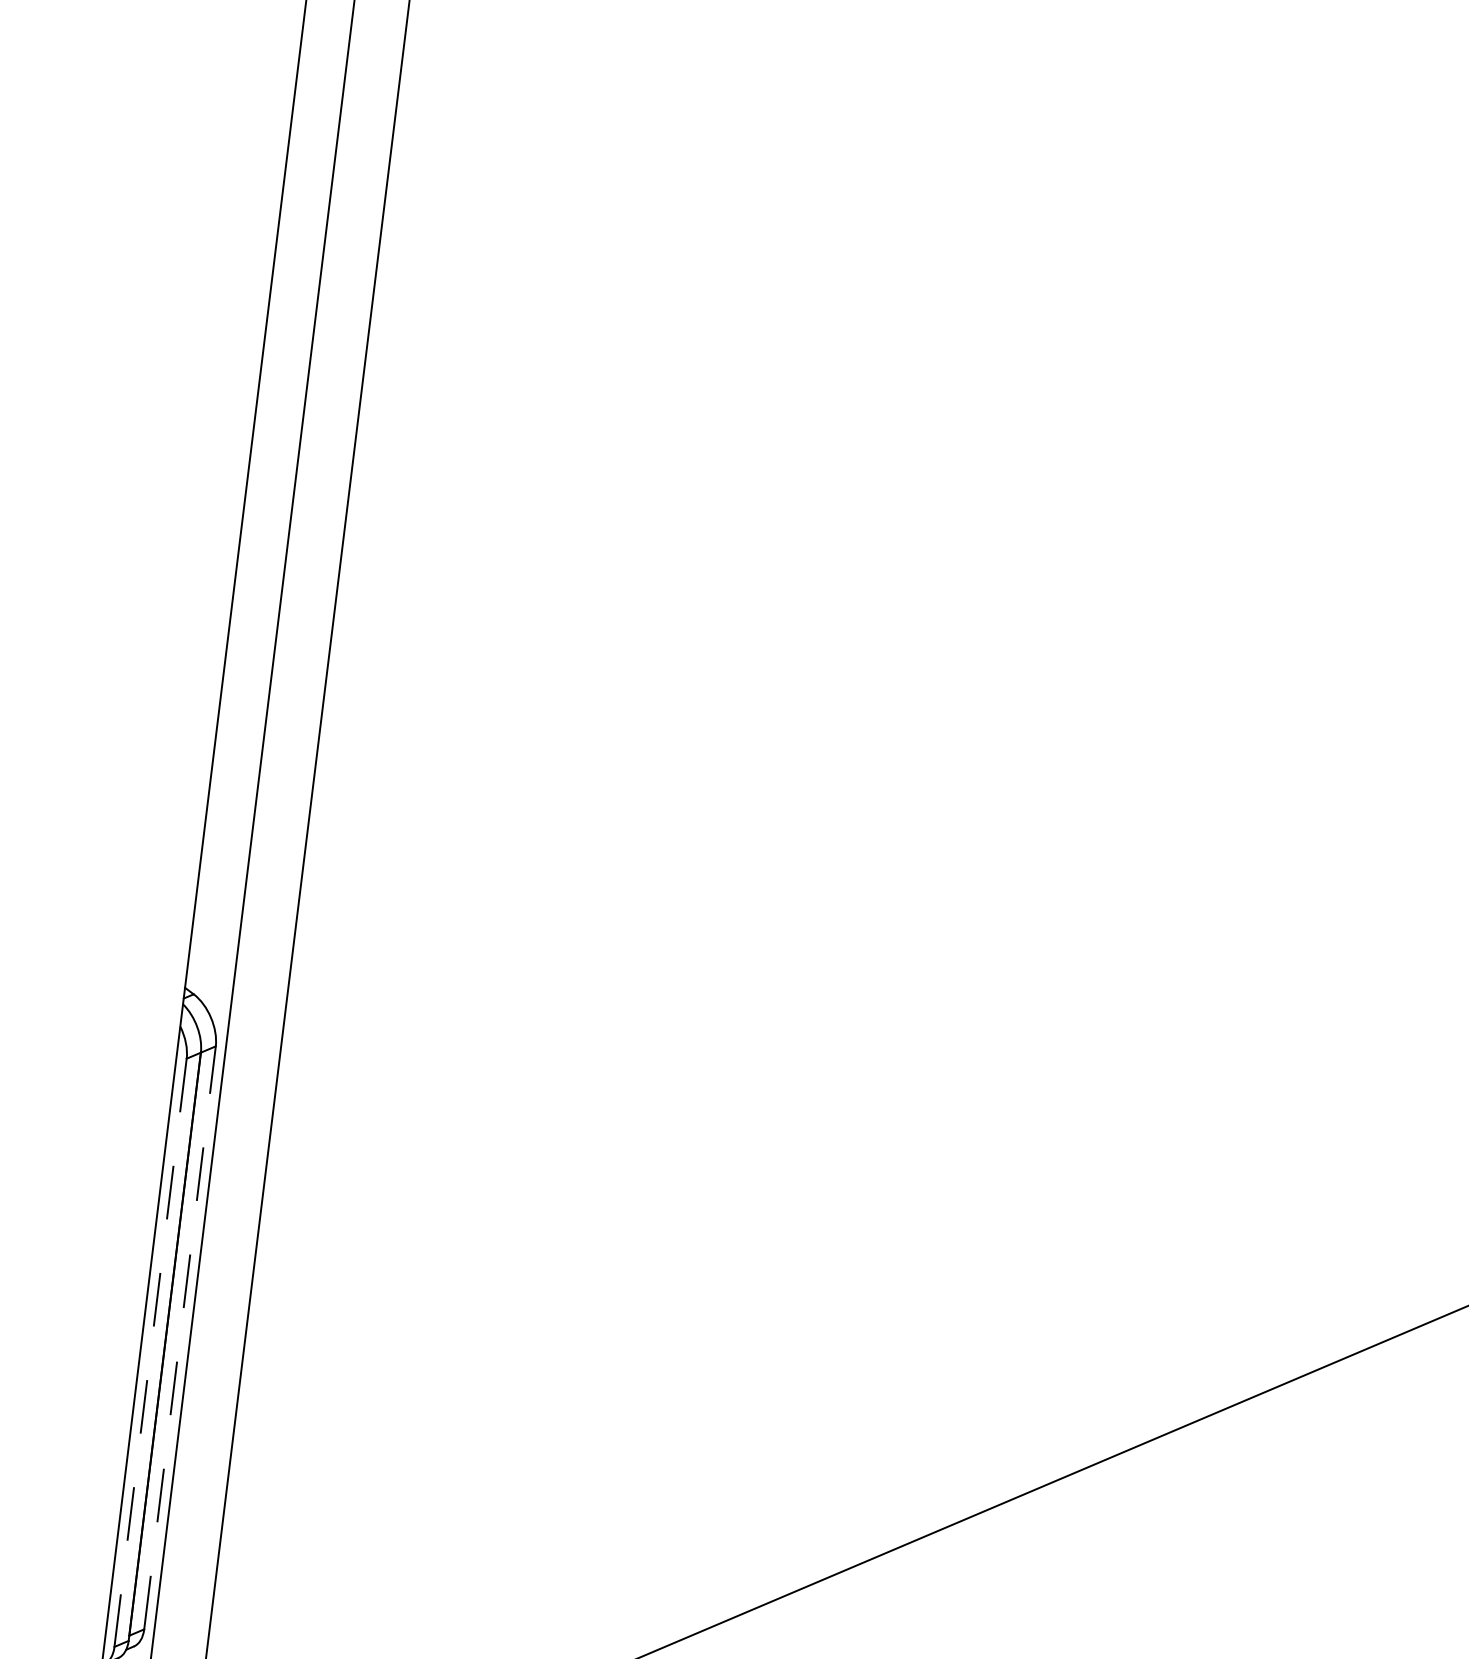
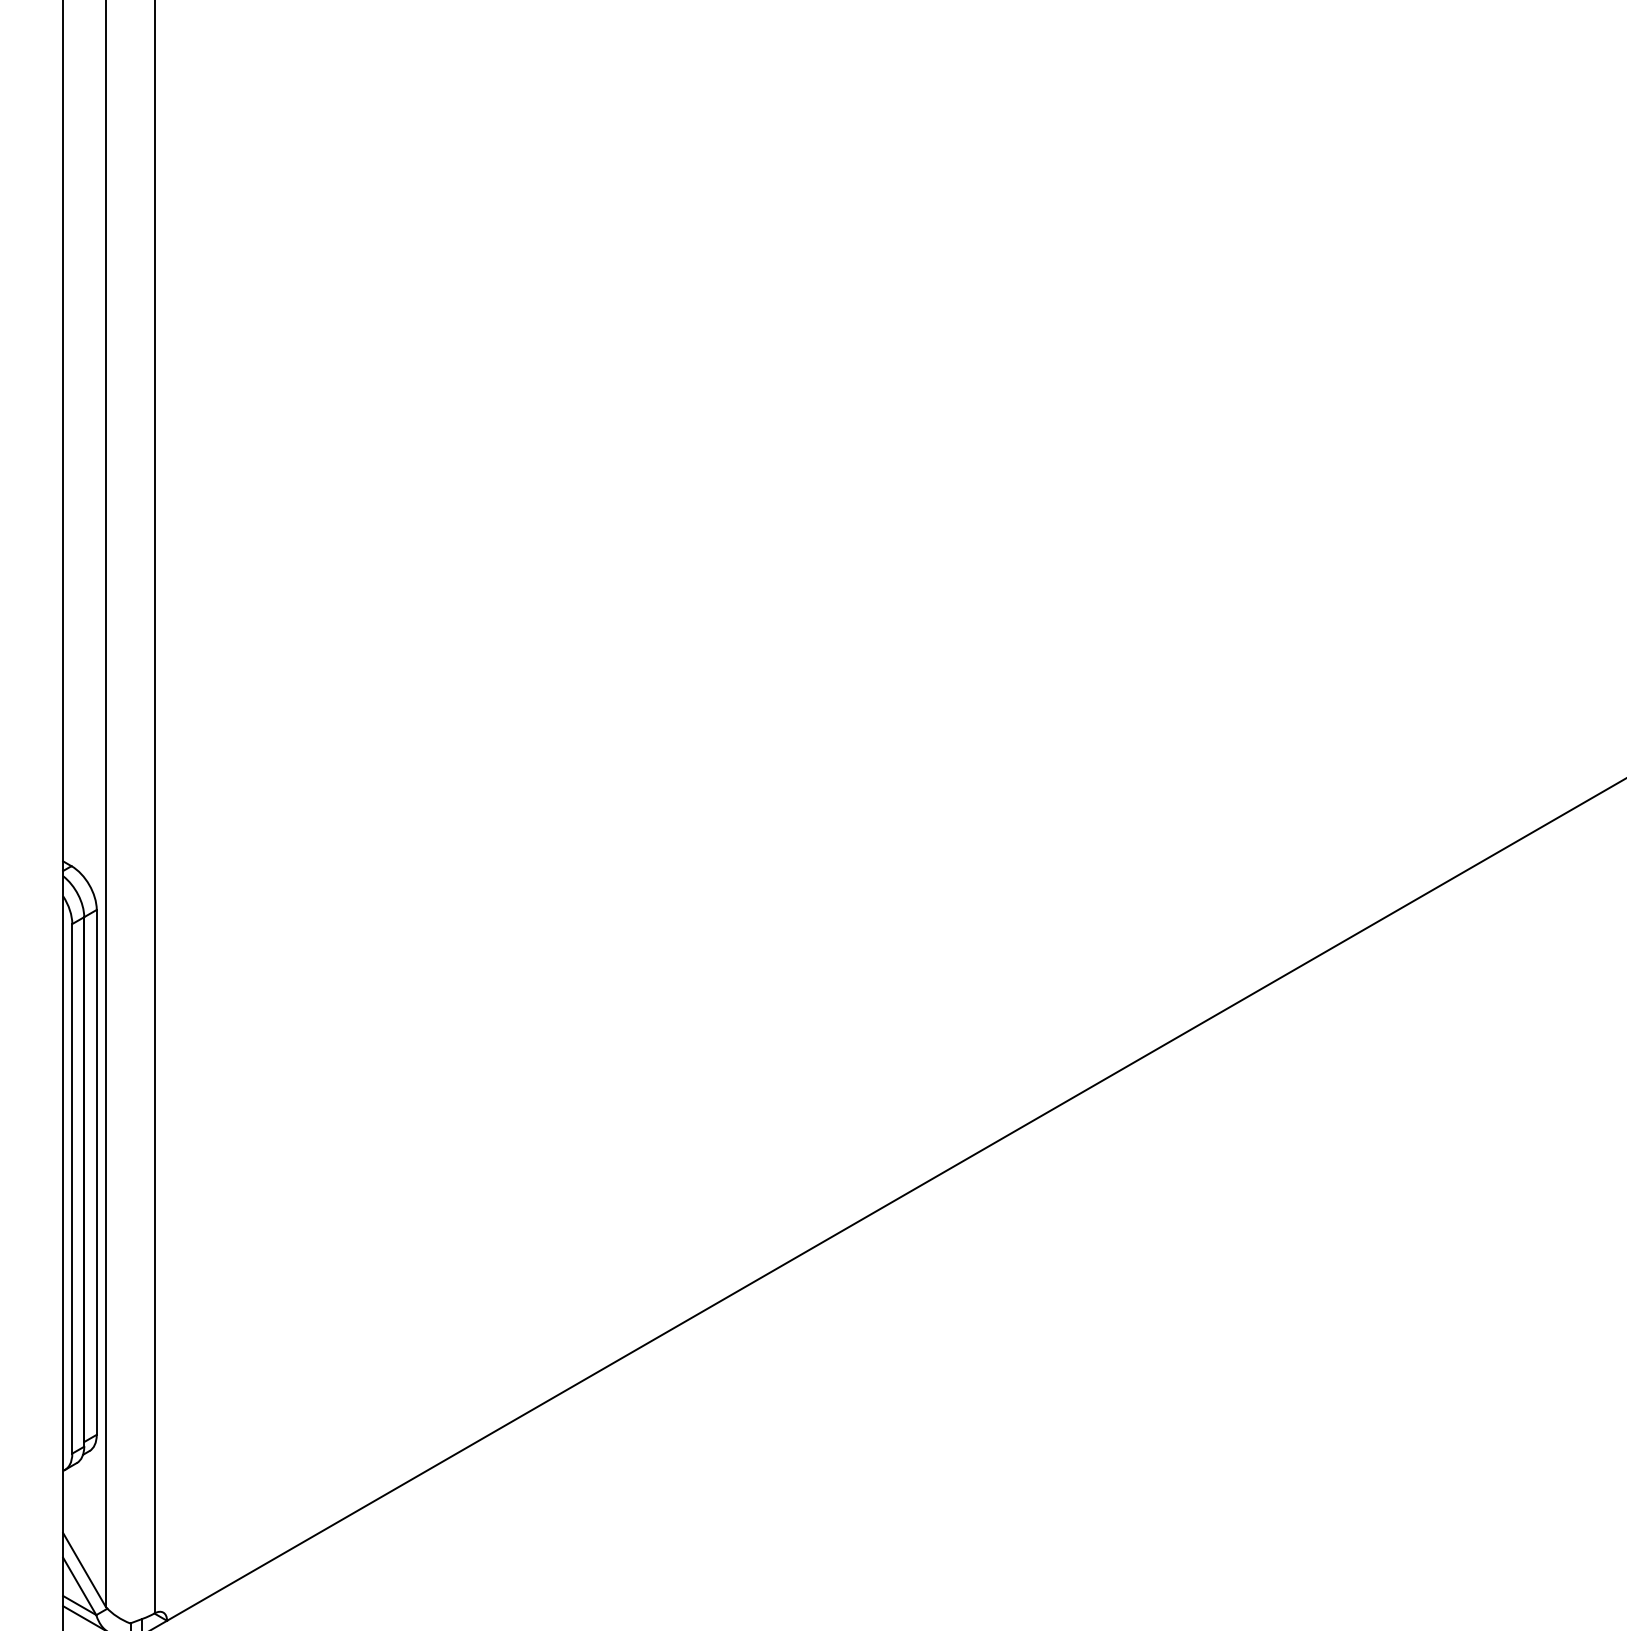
line: (179, 1336) -> (96, 1171), dashed -> solid
line: (150, 1352) -> (72, 1188), dashed -> solid

